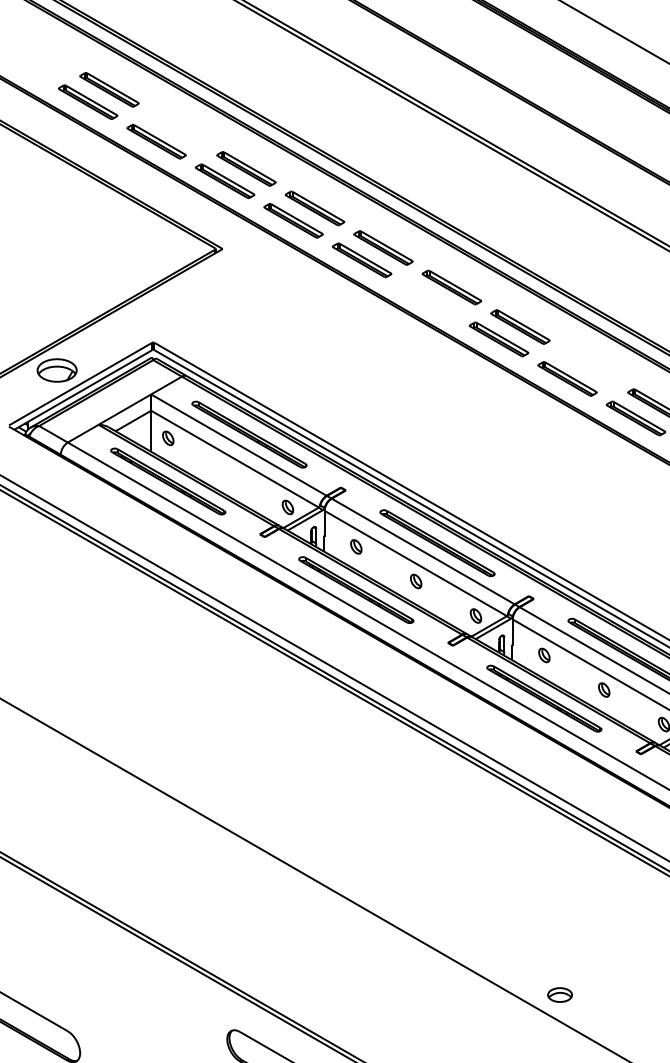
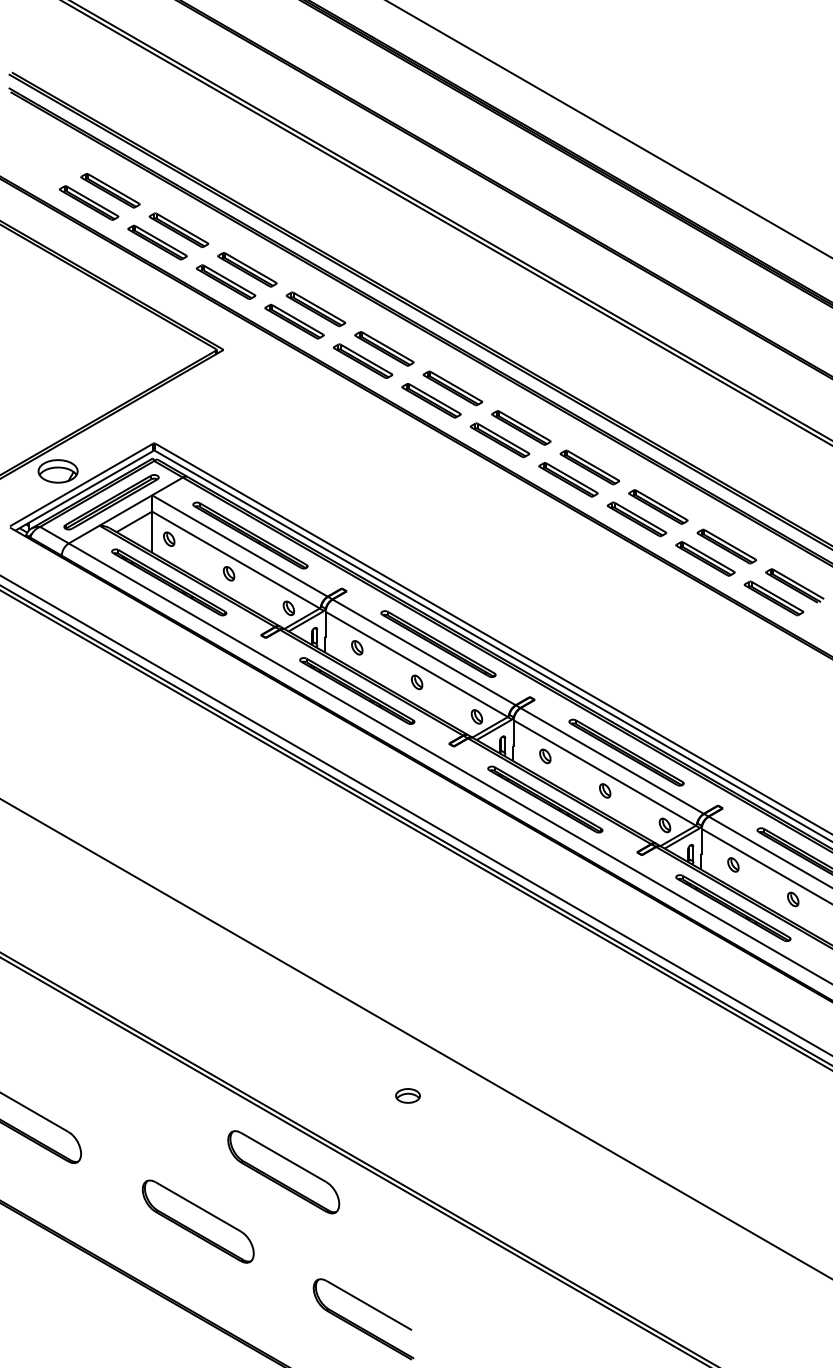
part: (177, 128) -> (178, 229), added
part: (430, 299) -> (431, 400), added
part: (588, 366) -> (589, 467), added
part: (110, 401) -> (111, 502), added
part: (227, 472) -> (228, 573), added
part: (559, 994) -> (407, 1095), moved

